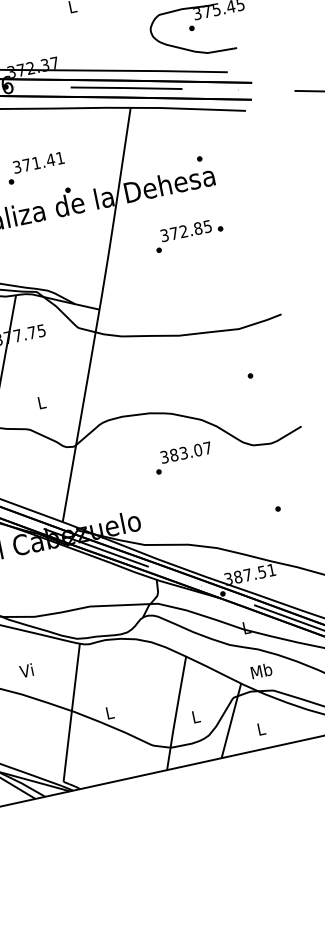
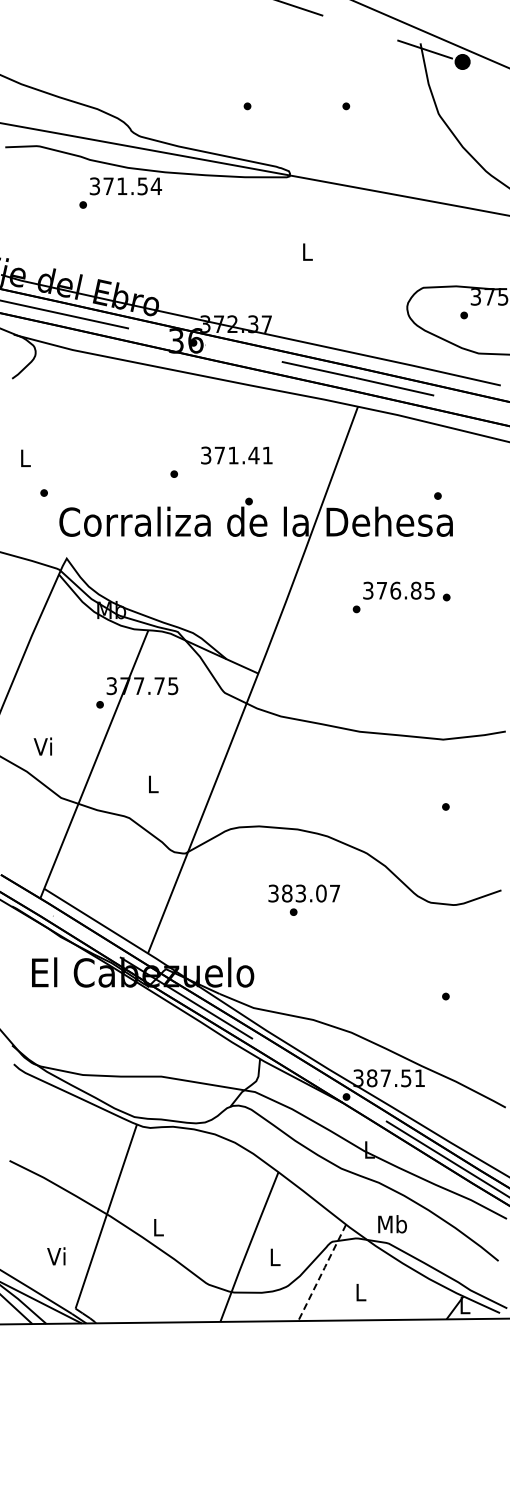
text: (38, 162) -> (236, 455), moved
text: (183, 231) -> (395, 590), 372.85 -> 376.85
text: (185, 452) -> (303, 893), moved
text: (26, 670) -> (56, 1256), moved
text: (261, 671) -> (392, 1224), moved
line: (231, 721) -> (321, 1273), solid -> dashed

